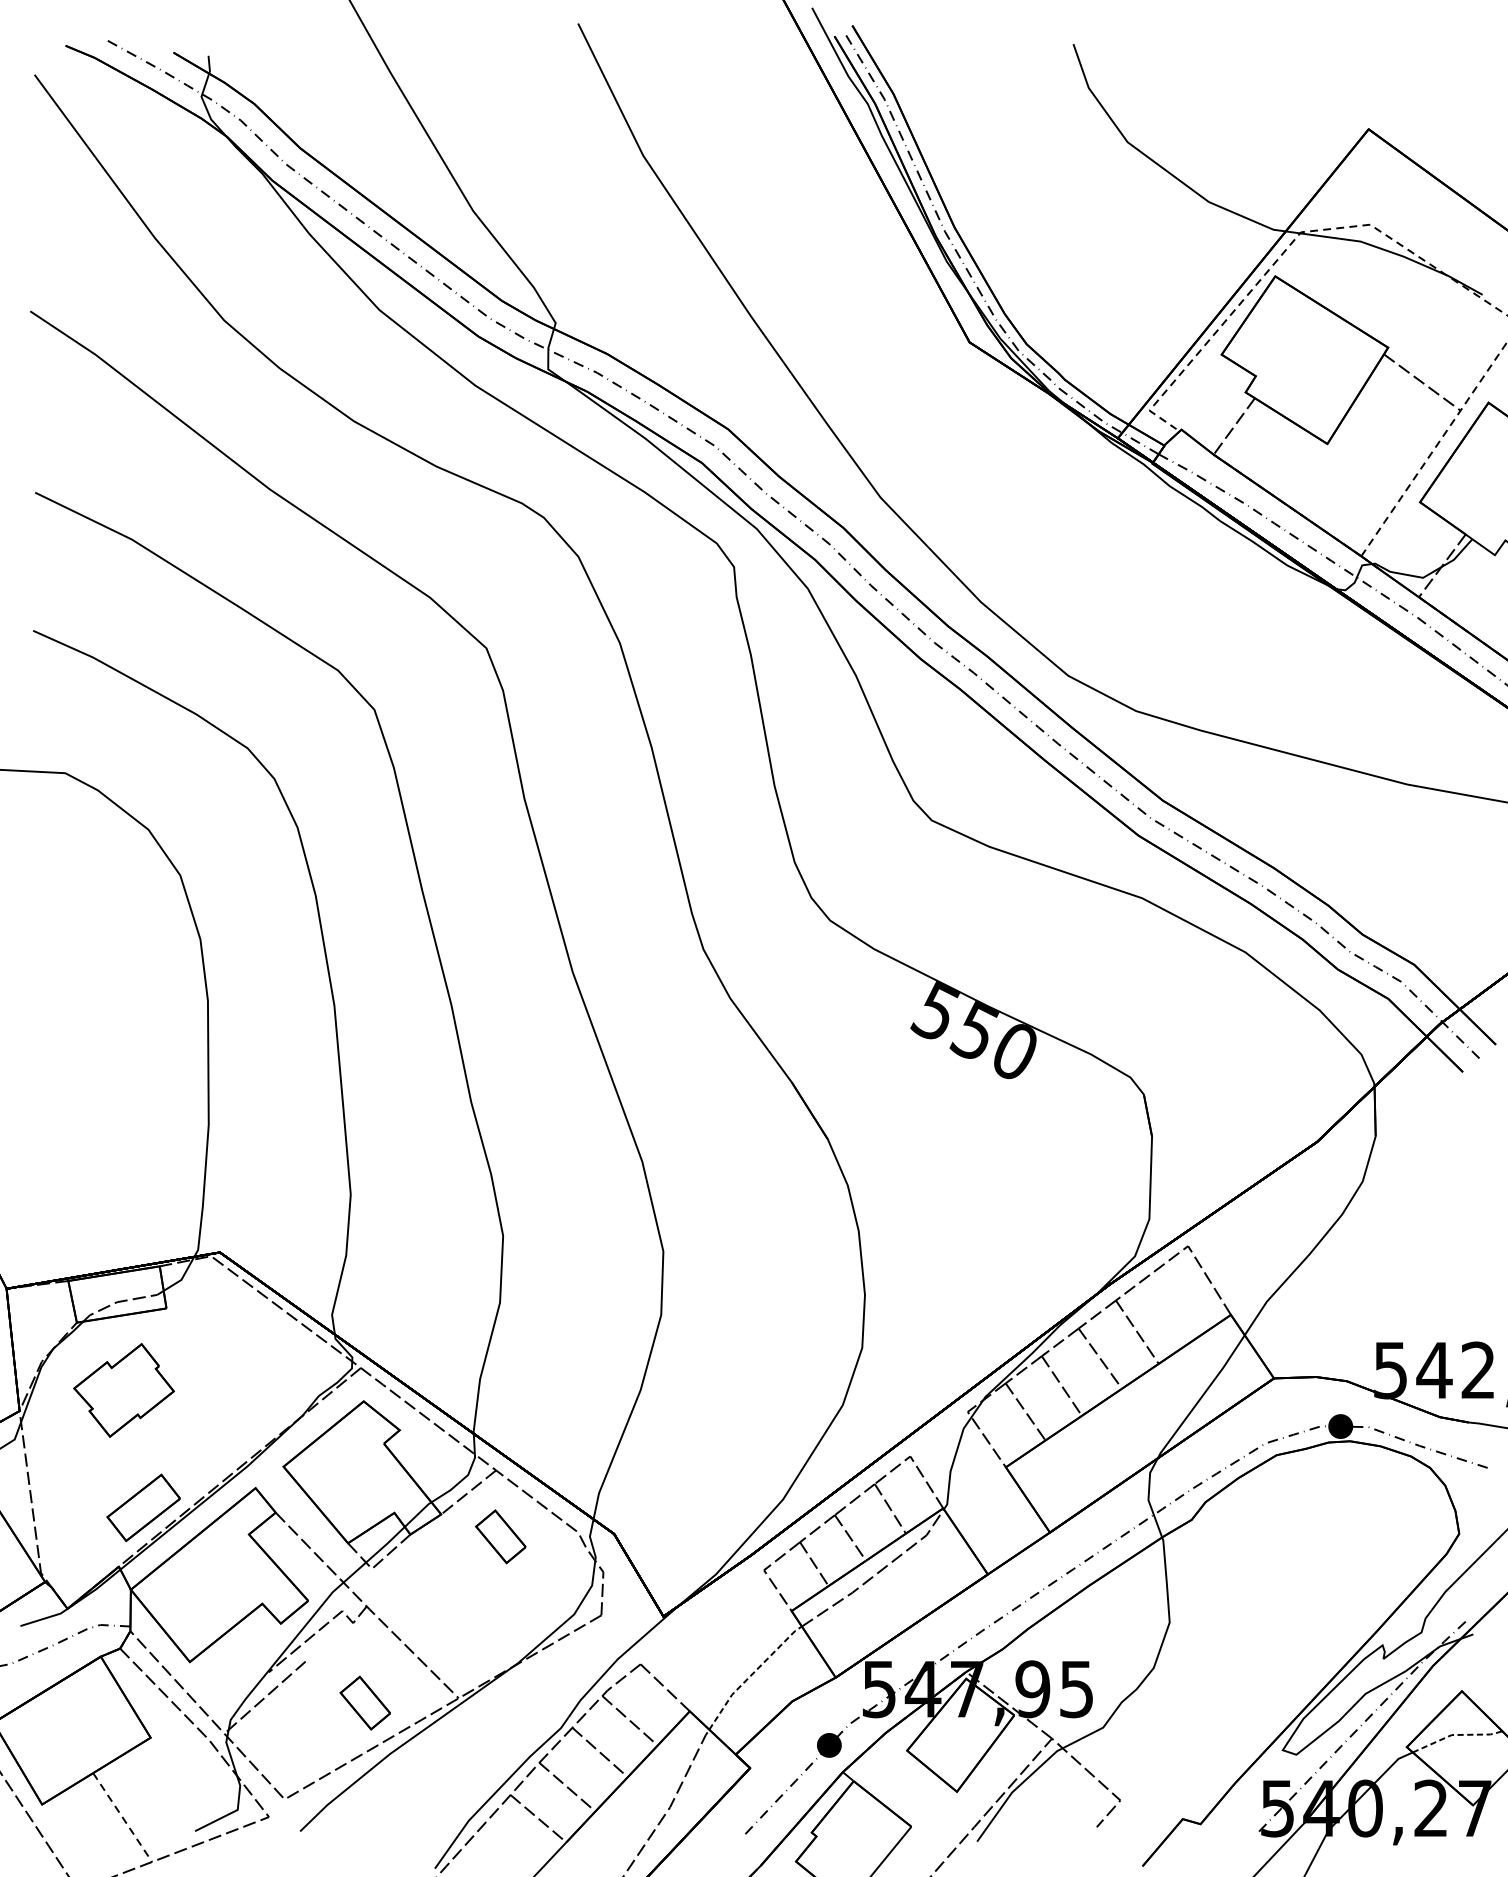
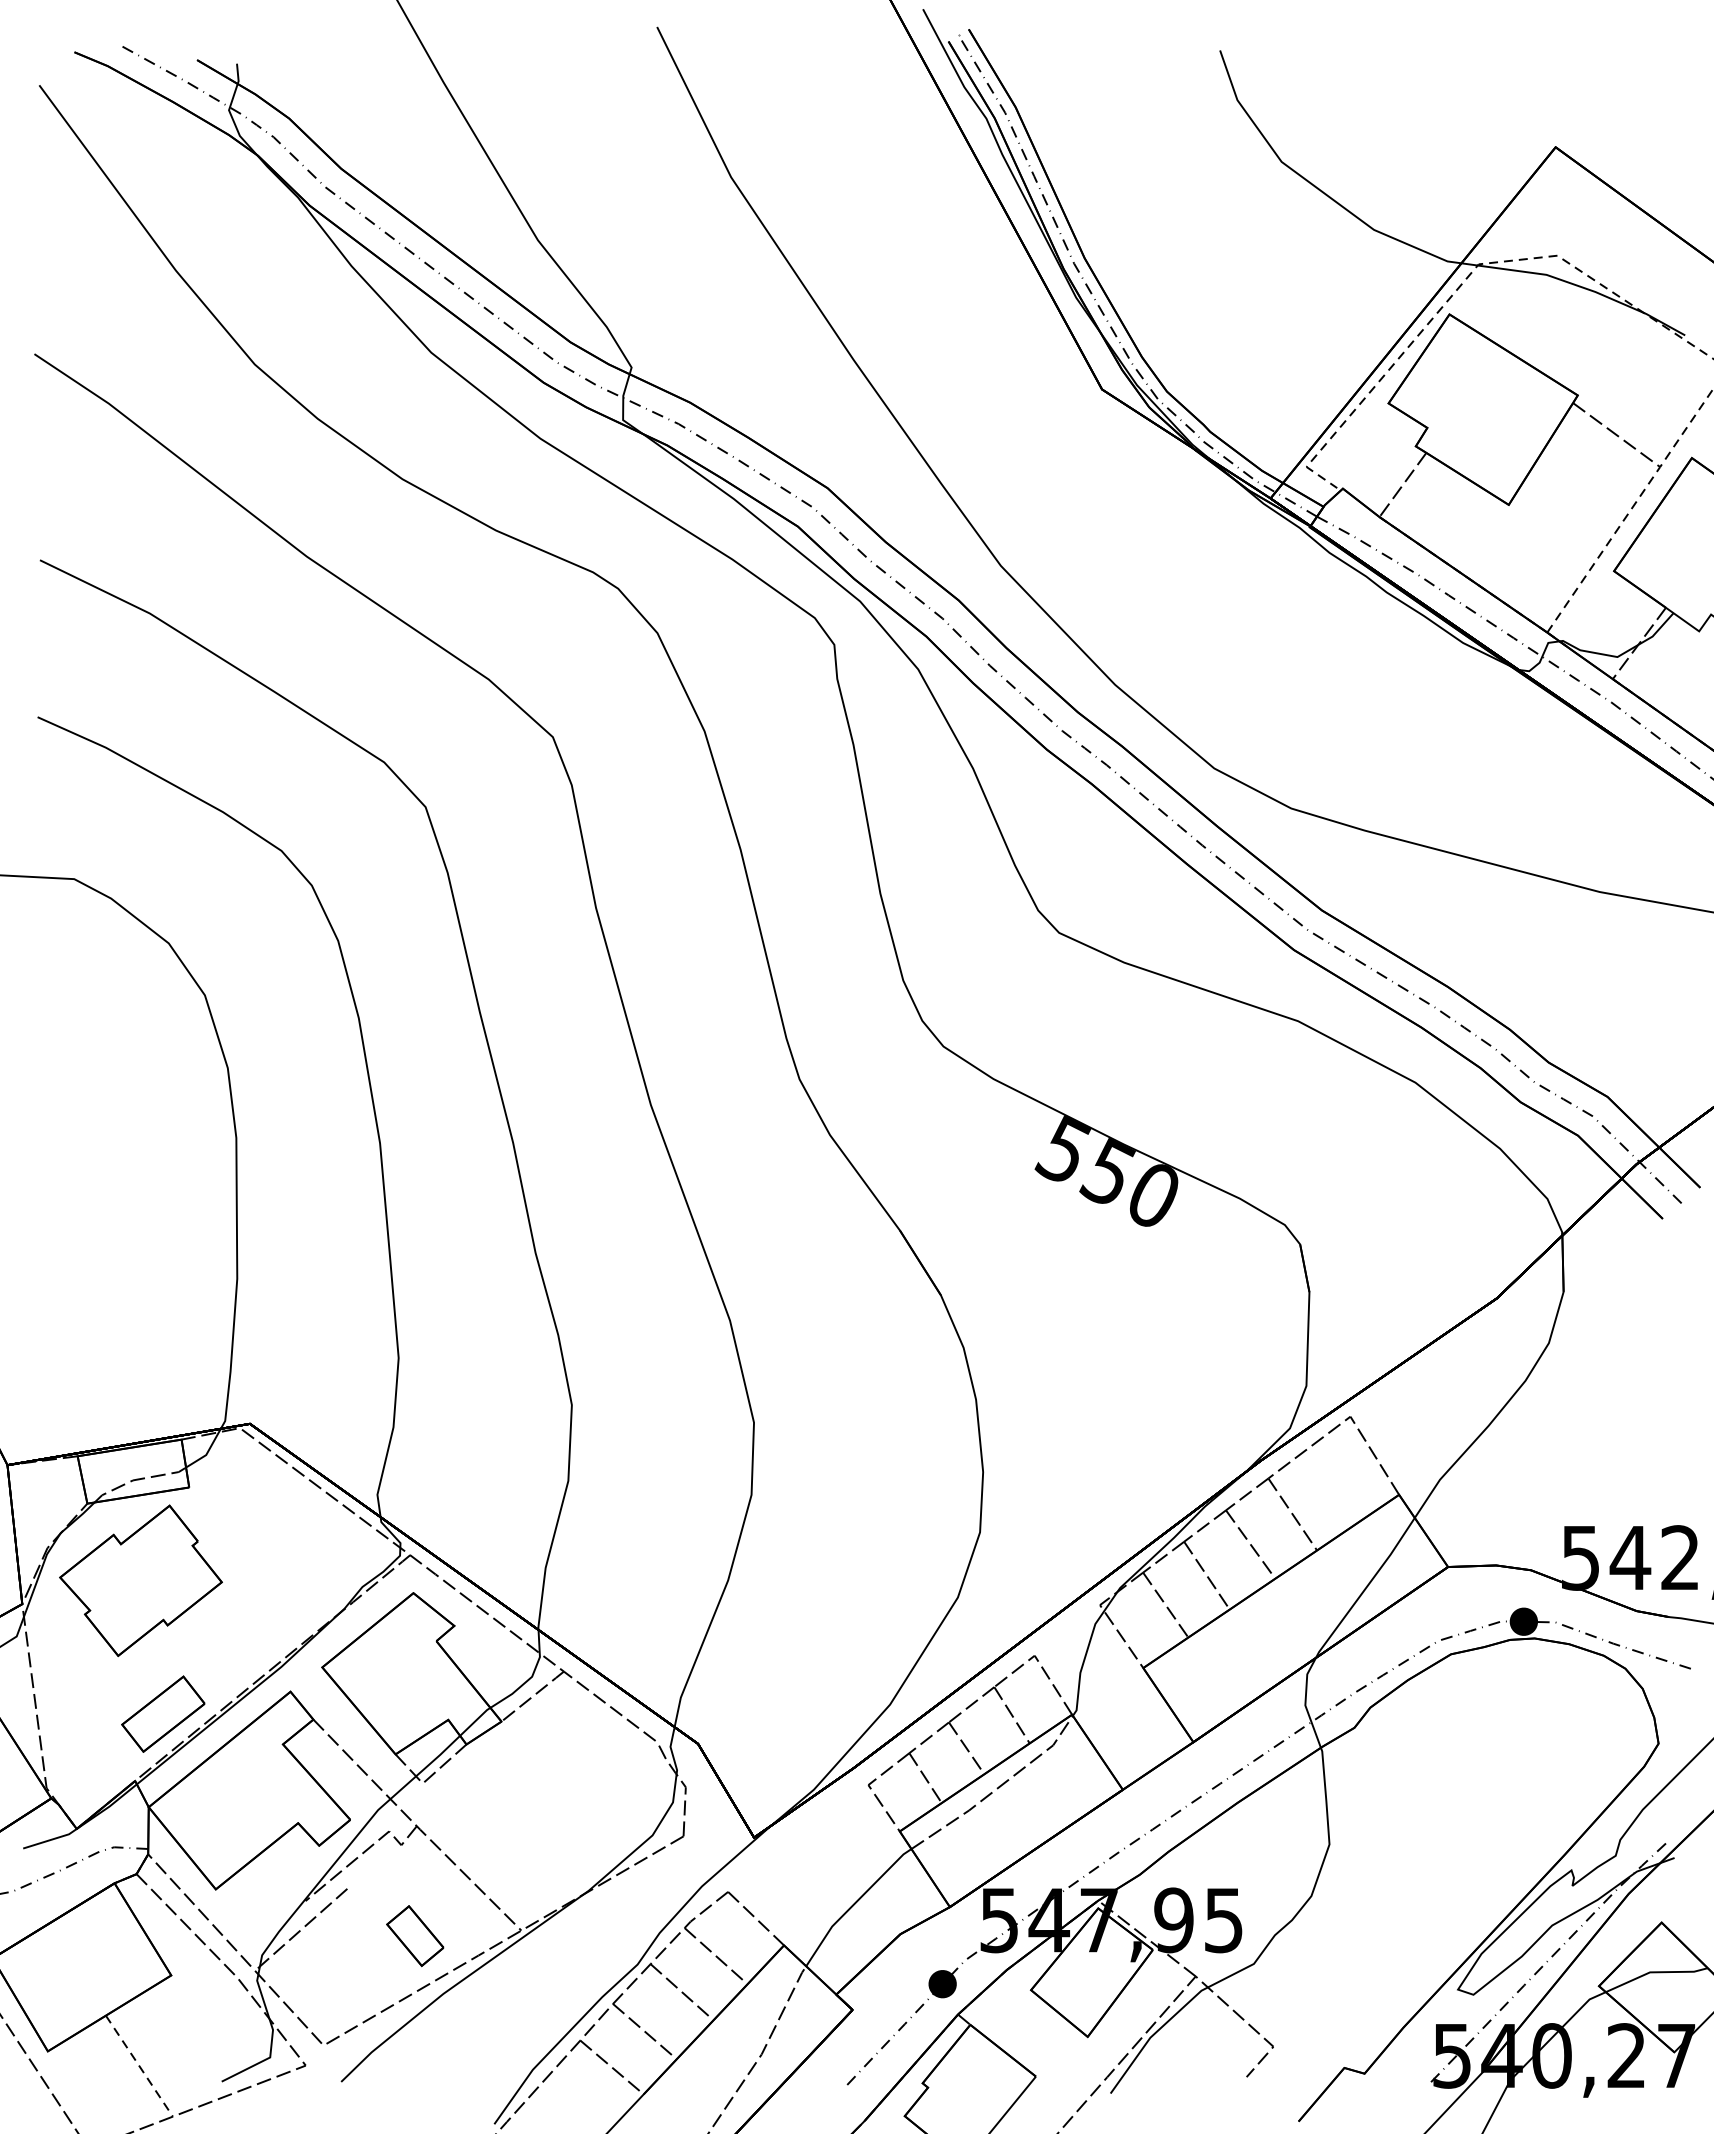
part: (123, 1390) -> (140, 1580), size x1.43
part: (501, 1537) -> (569, 1747), removed
line: (751, 1674) -> (854, 1903), dashed -> solid
line: (1456, 1735) -> (1655, 1972), dashed -> solid

